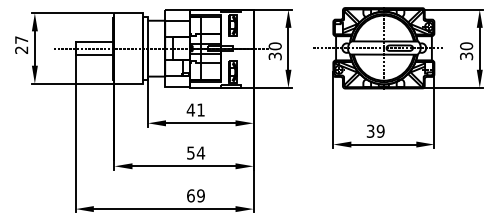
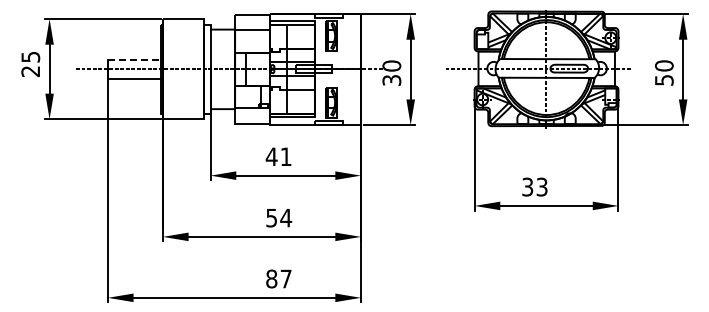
text: (21, 39) -> (30, 56), 27 -> 25
line: (94, 42) -> (134, 60), solid -> dashed
text: (465, 56) -> (663, 80), 30 -> 50
text: (380, 130) -> (541, 186), 39 -> 33
text: (195, 195) -> (278, 278), 69 -> 87

